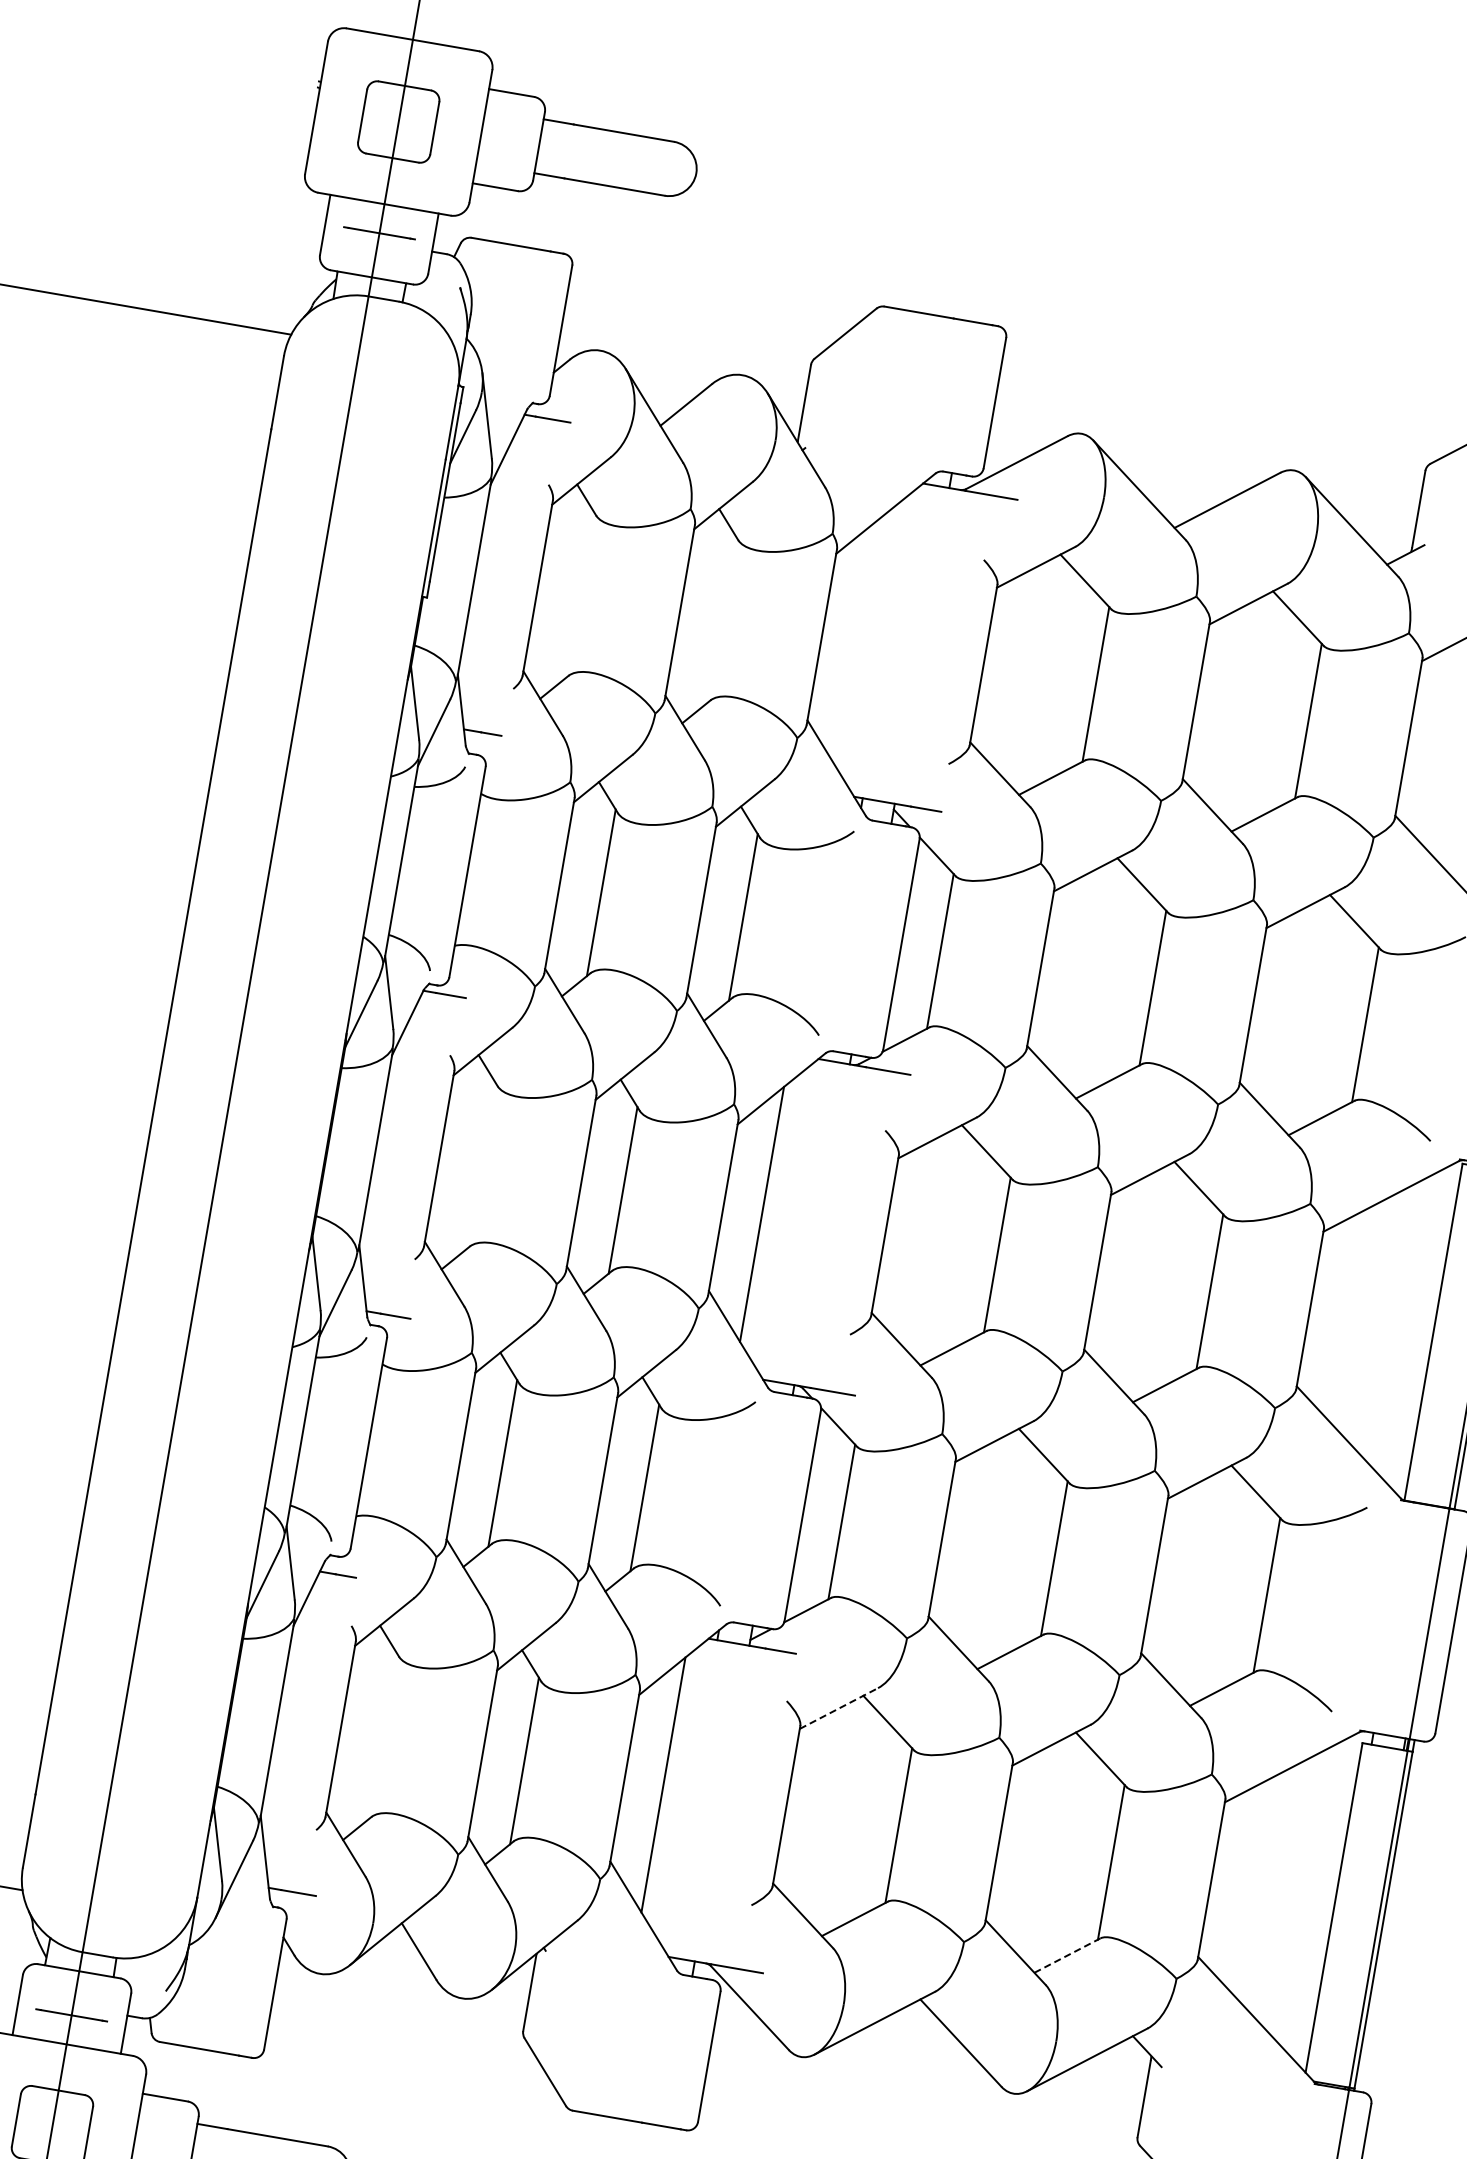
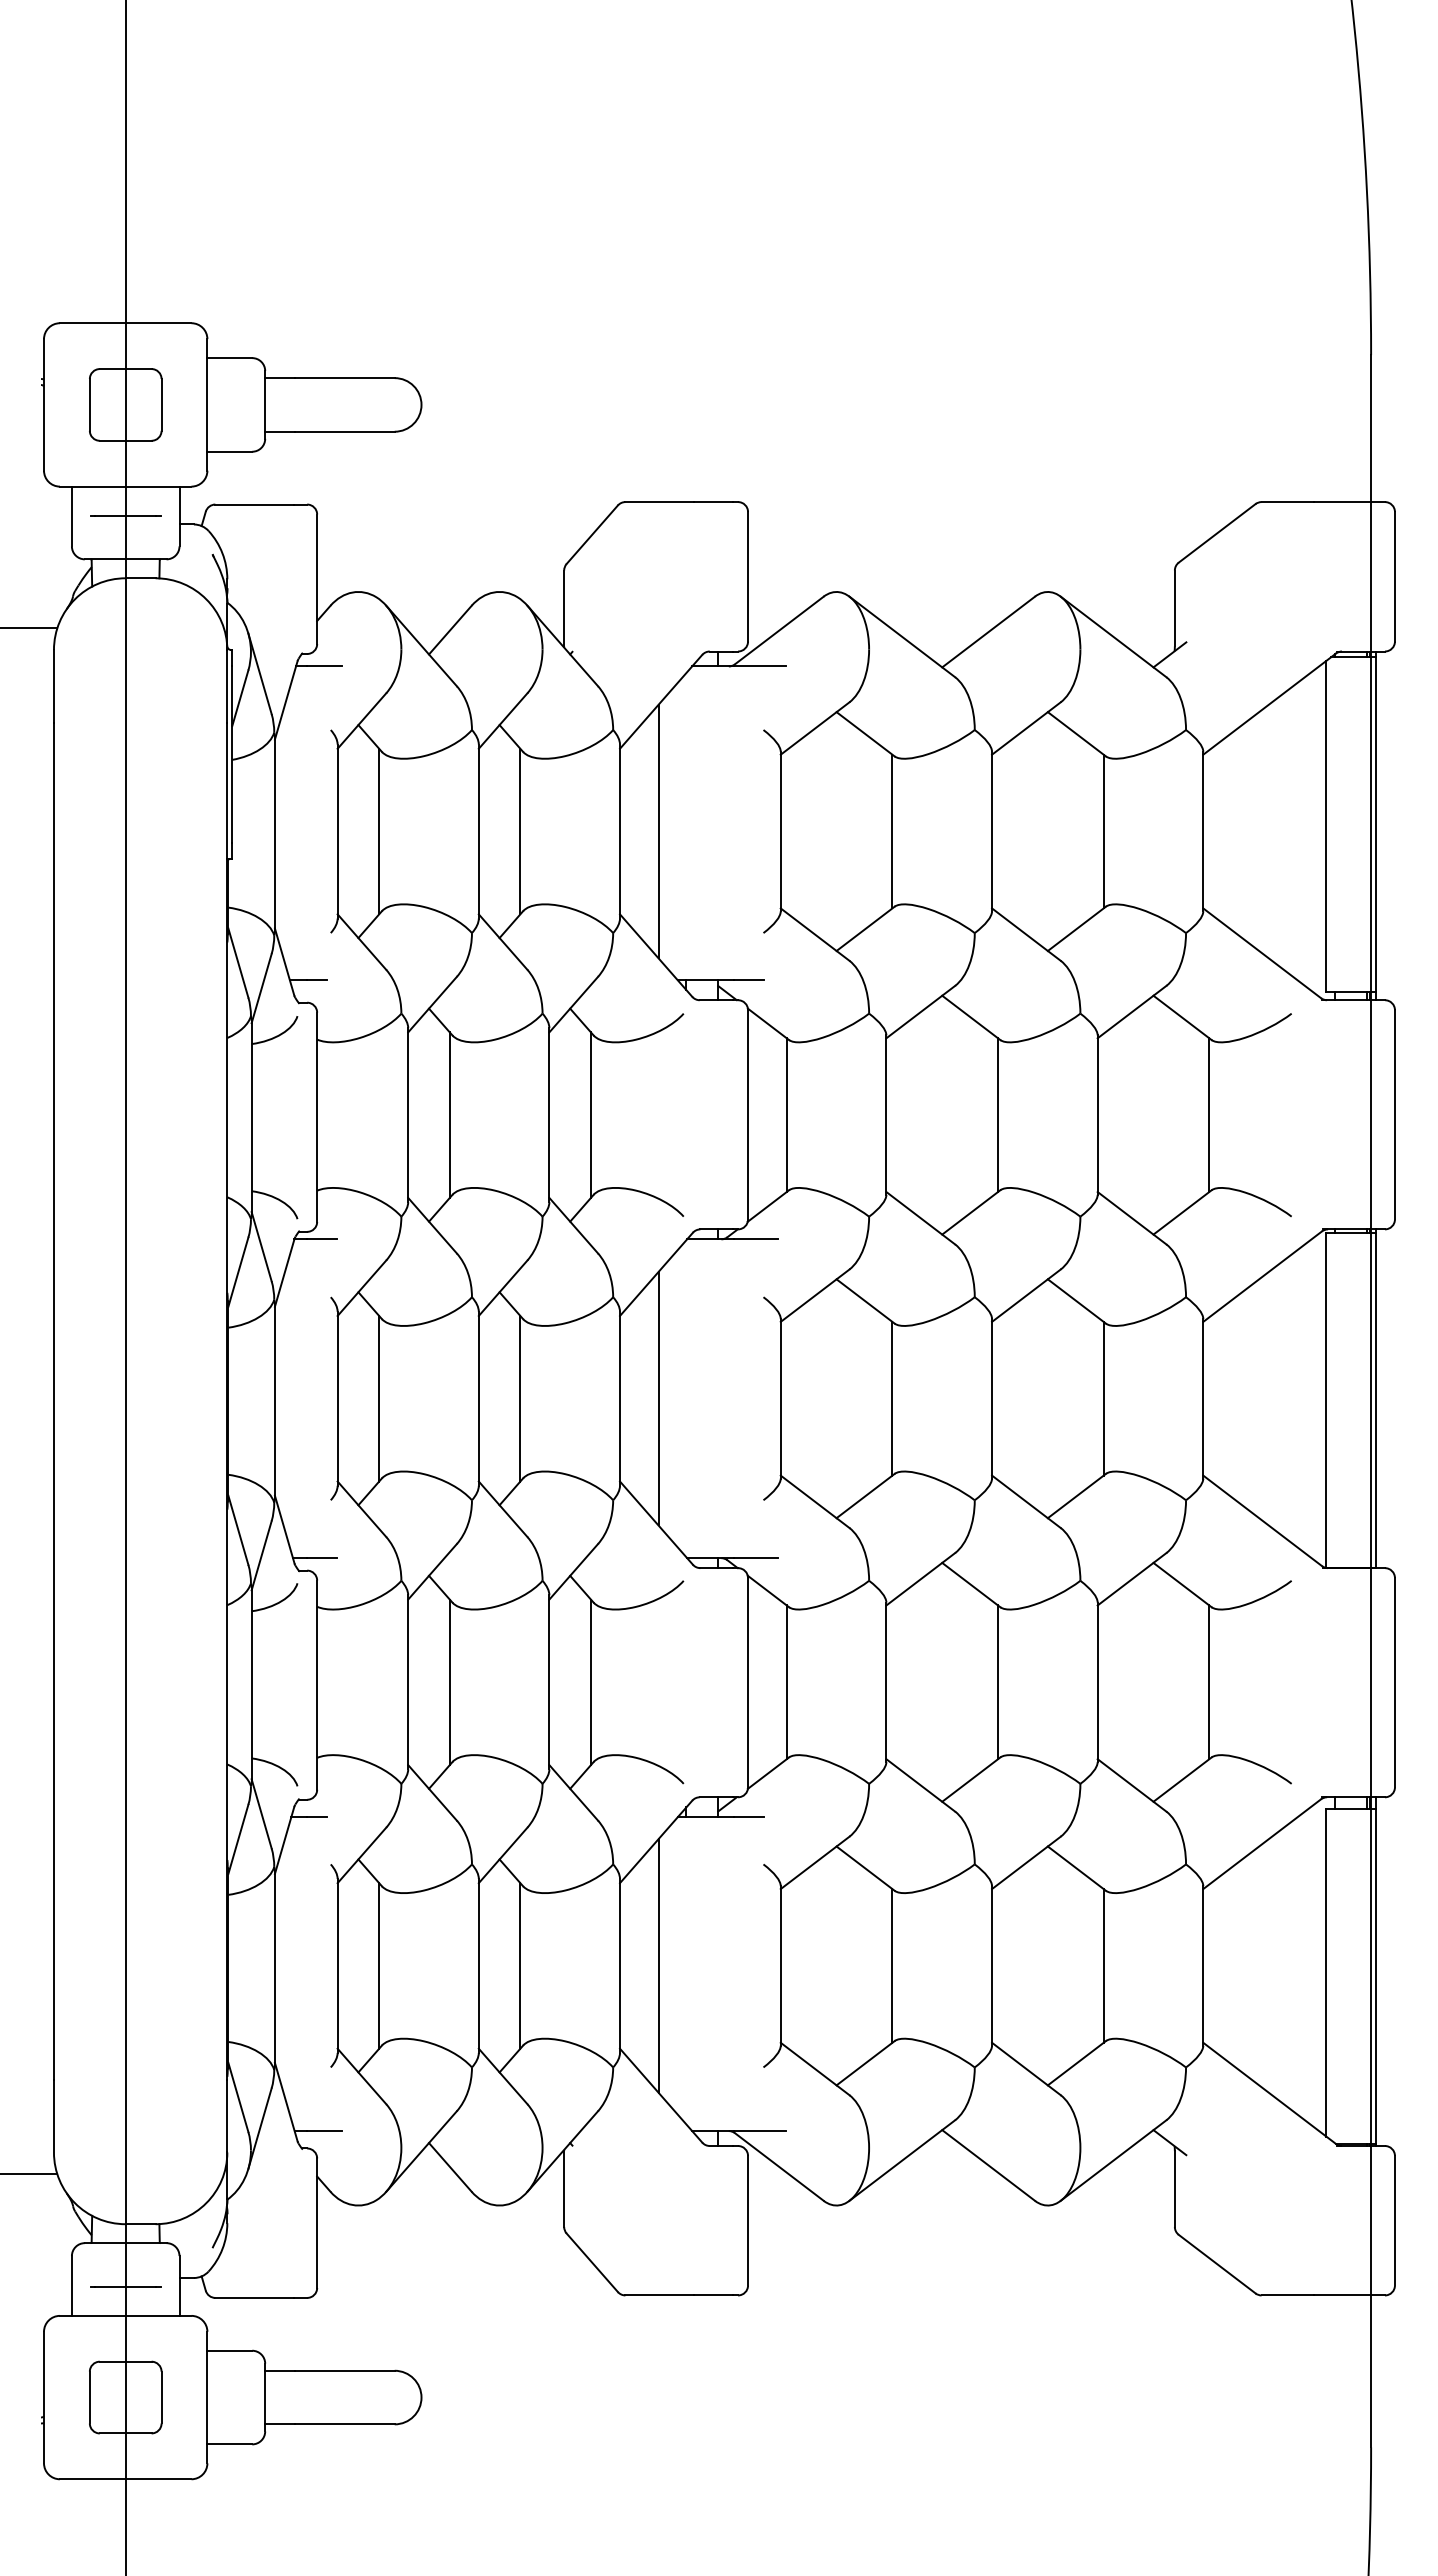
line: (579, 595) -> (379, 831), added
line: (721, 619) -> (520, 831), added
line: (860, 643) -> (658, 831), added
line: (481, 1165) -> (379, 1398), added
line: (839, 1708) -> (815, 1862), dashed -> solid
line: (382, 1736) -> (379, 1965), added
line: (1067, 1955) -> (1076, 2063), dashed -> solid

